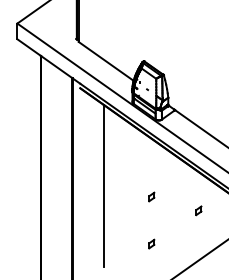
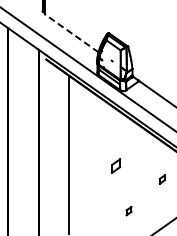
line: (106, 61) -> (72, 33), solid -> dashed
part: (151, 196) -> (116, 165), size x1.6
part: (151, 243) -> (128, 210), moved

